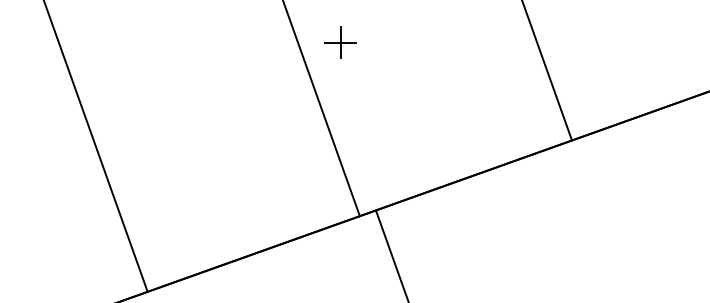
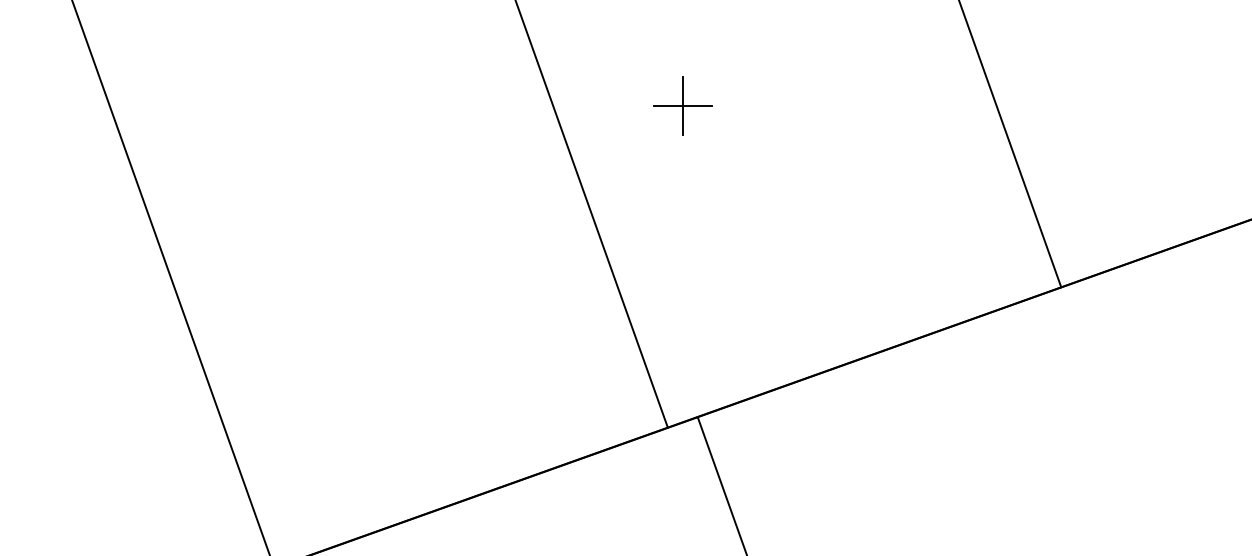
part: (340, 42) -> (682, 105), moved

